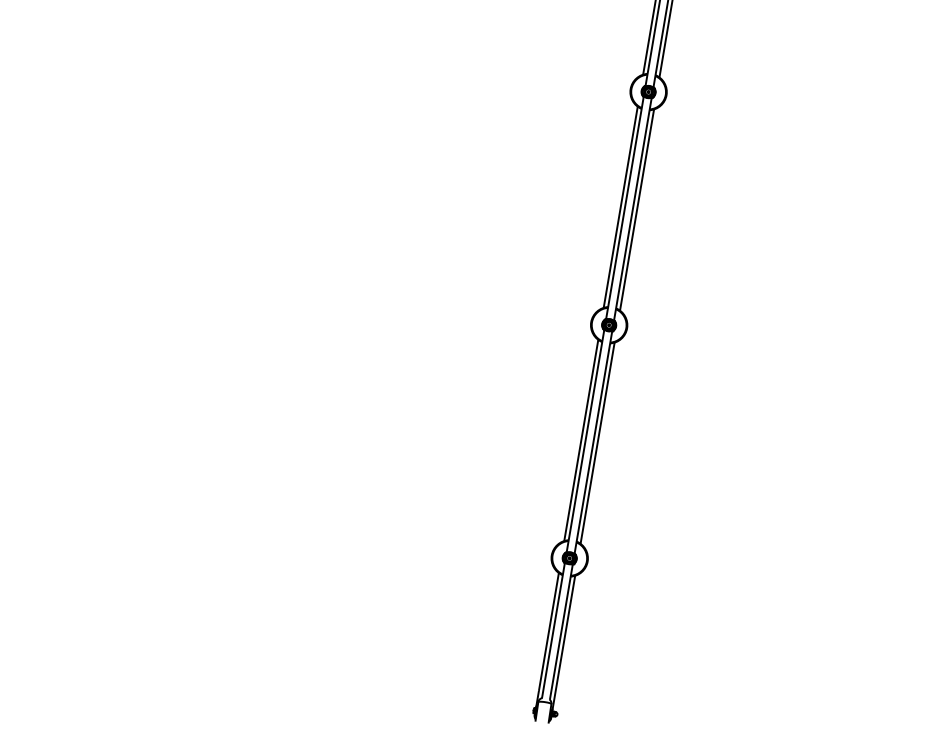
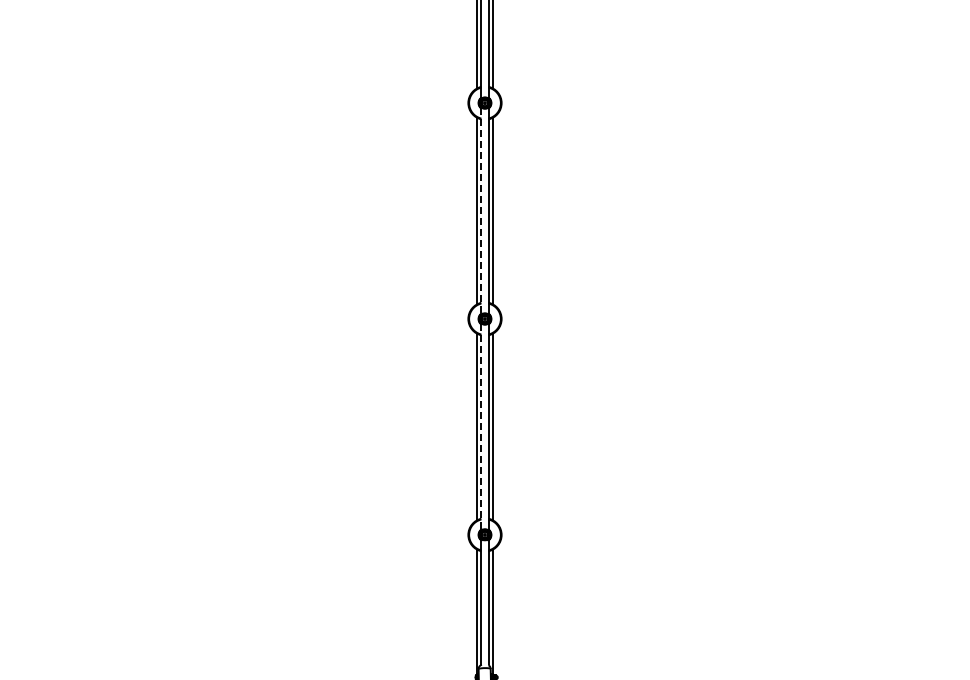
line: (625, 208) -> (481, 211), solid -> dashed
line: (585, 441) -> (481, 427), solid -> dashed

